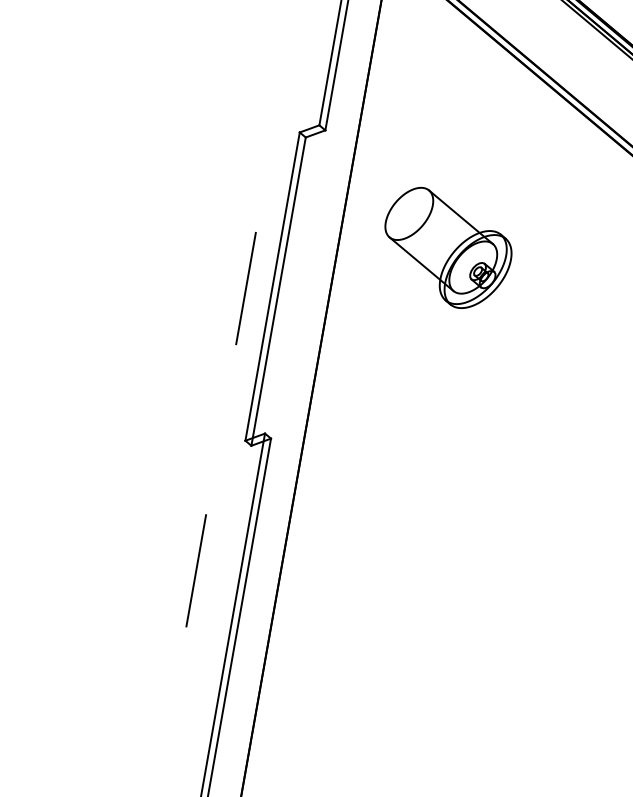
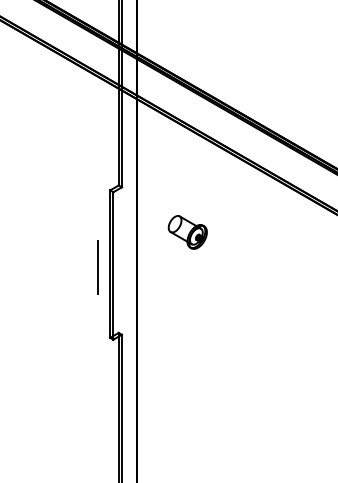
part: (445, 248) -> (187, 232), size x0.62
line: (194, 571) -> (97, 402), removed

